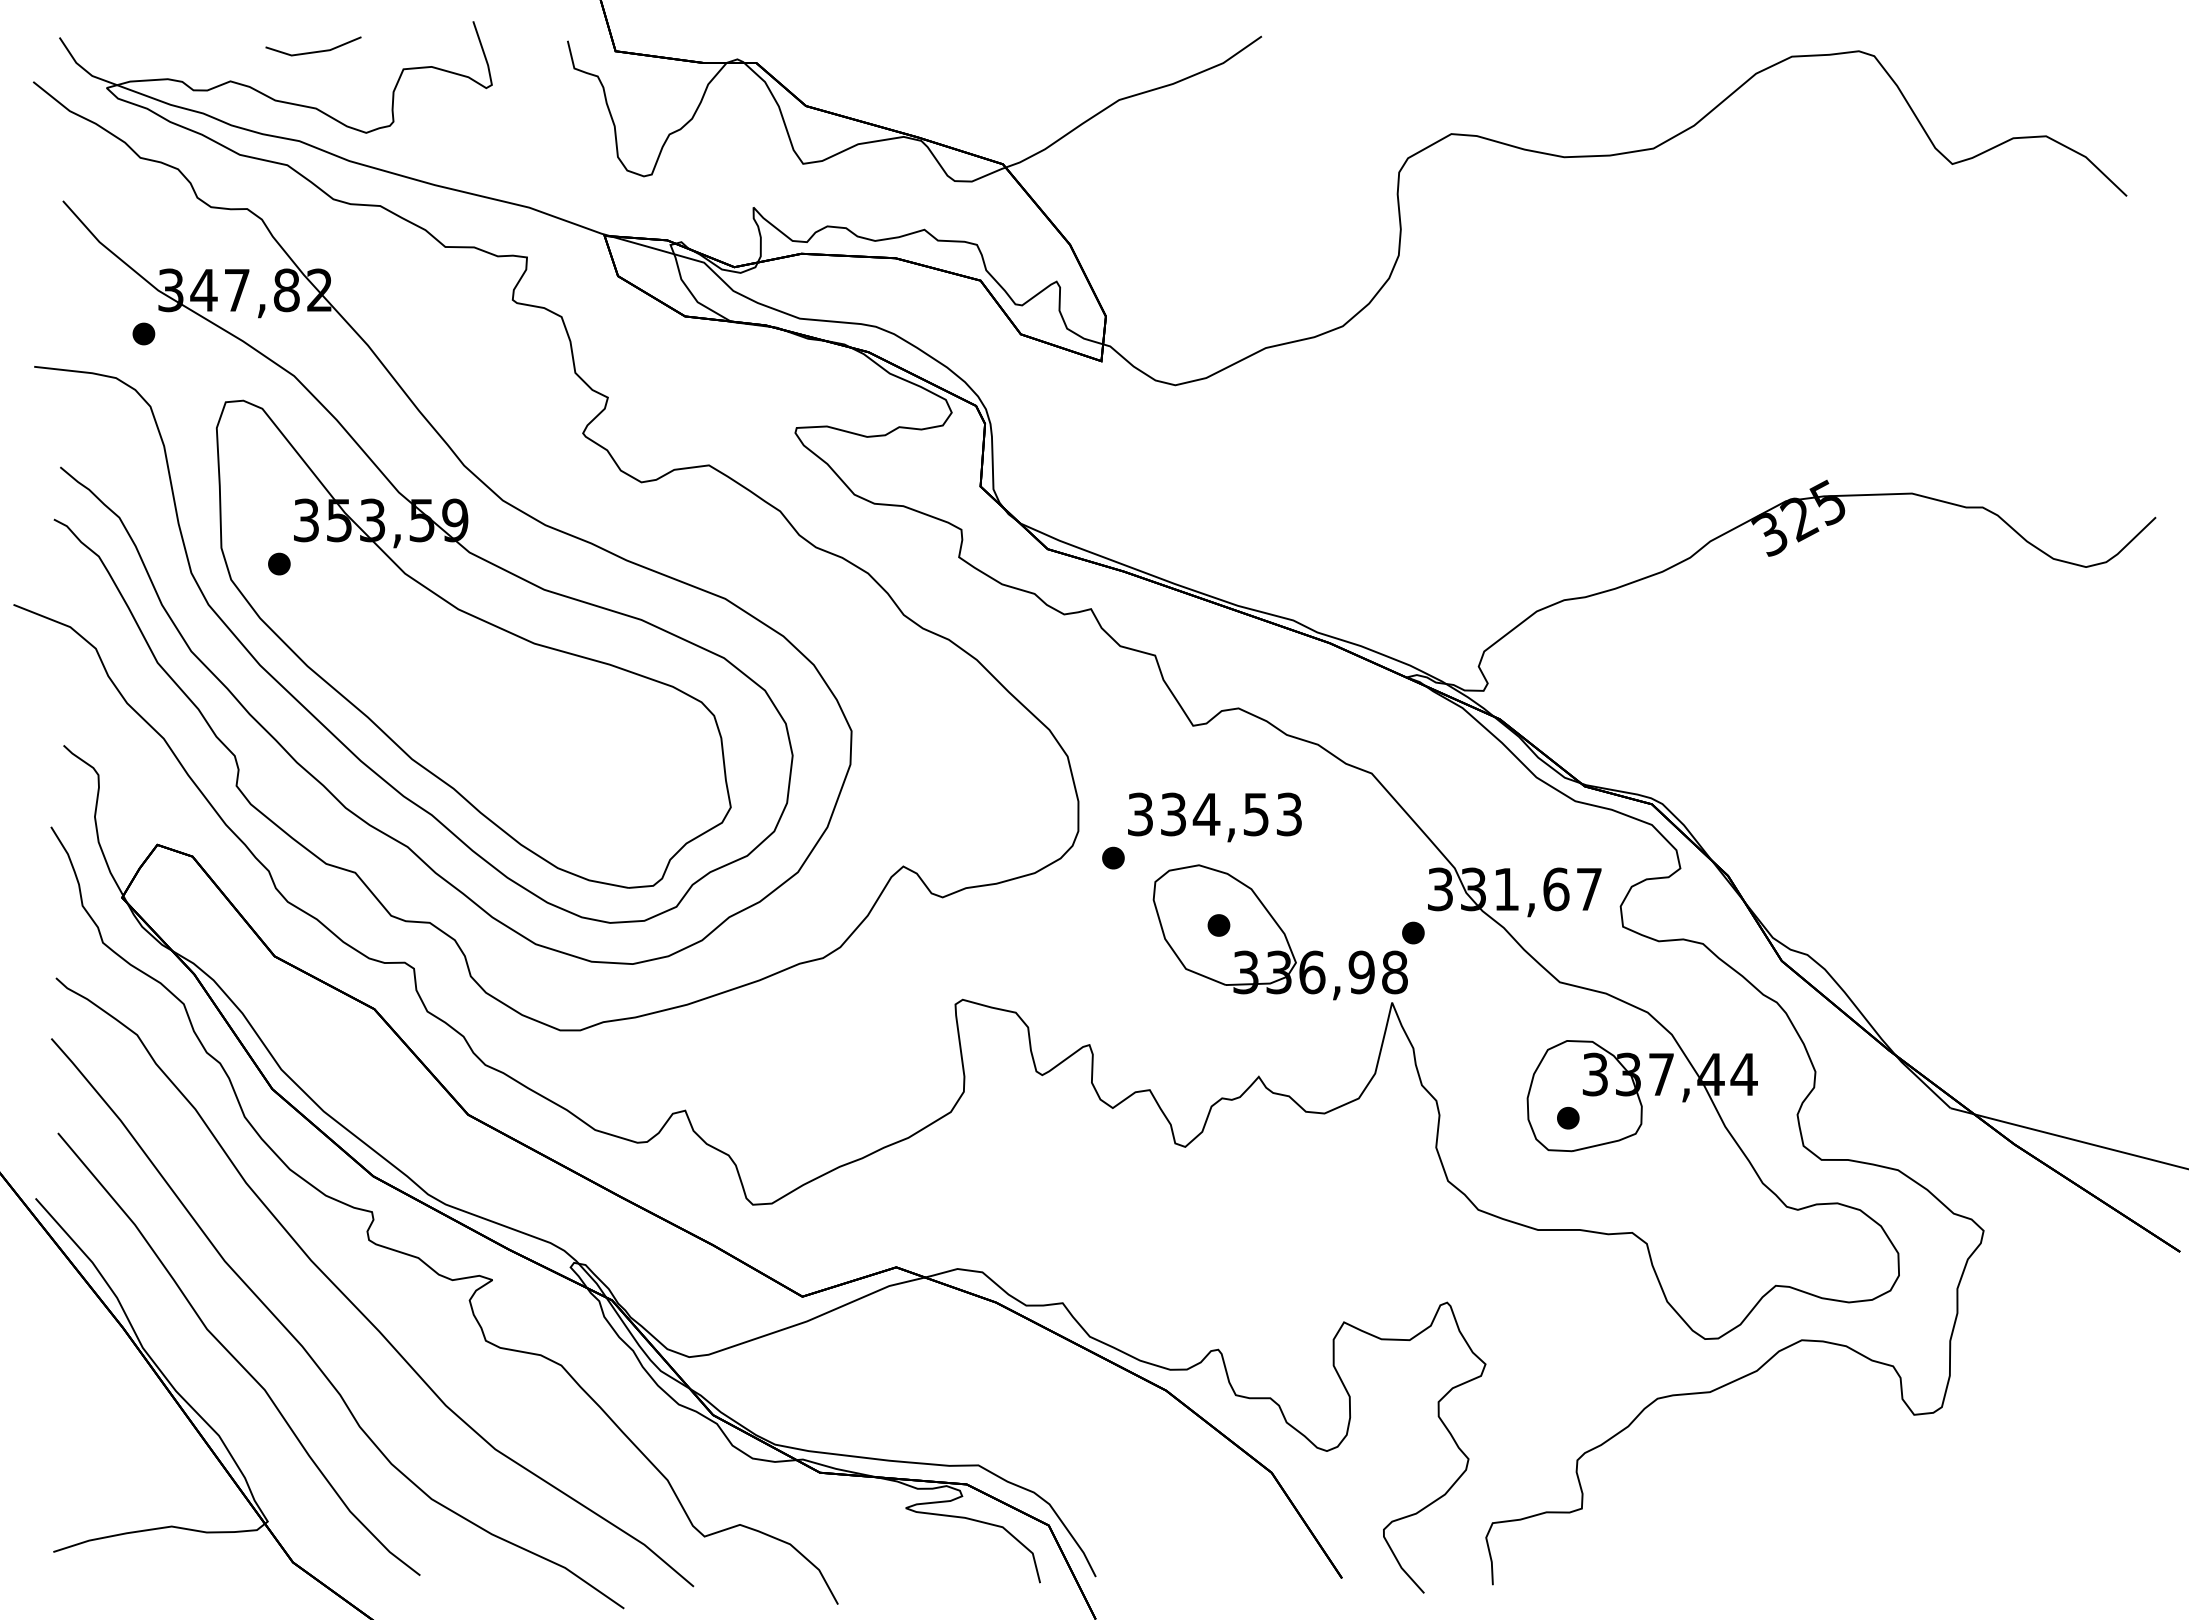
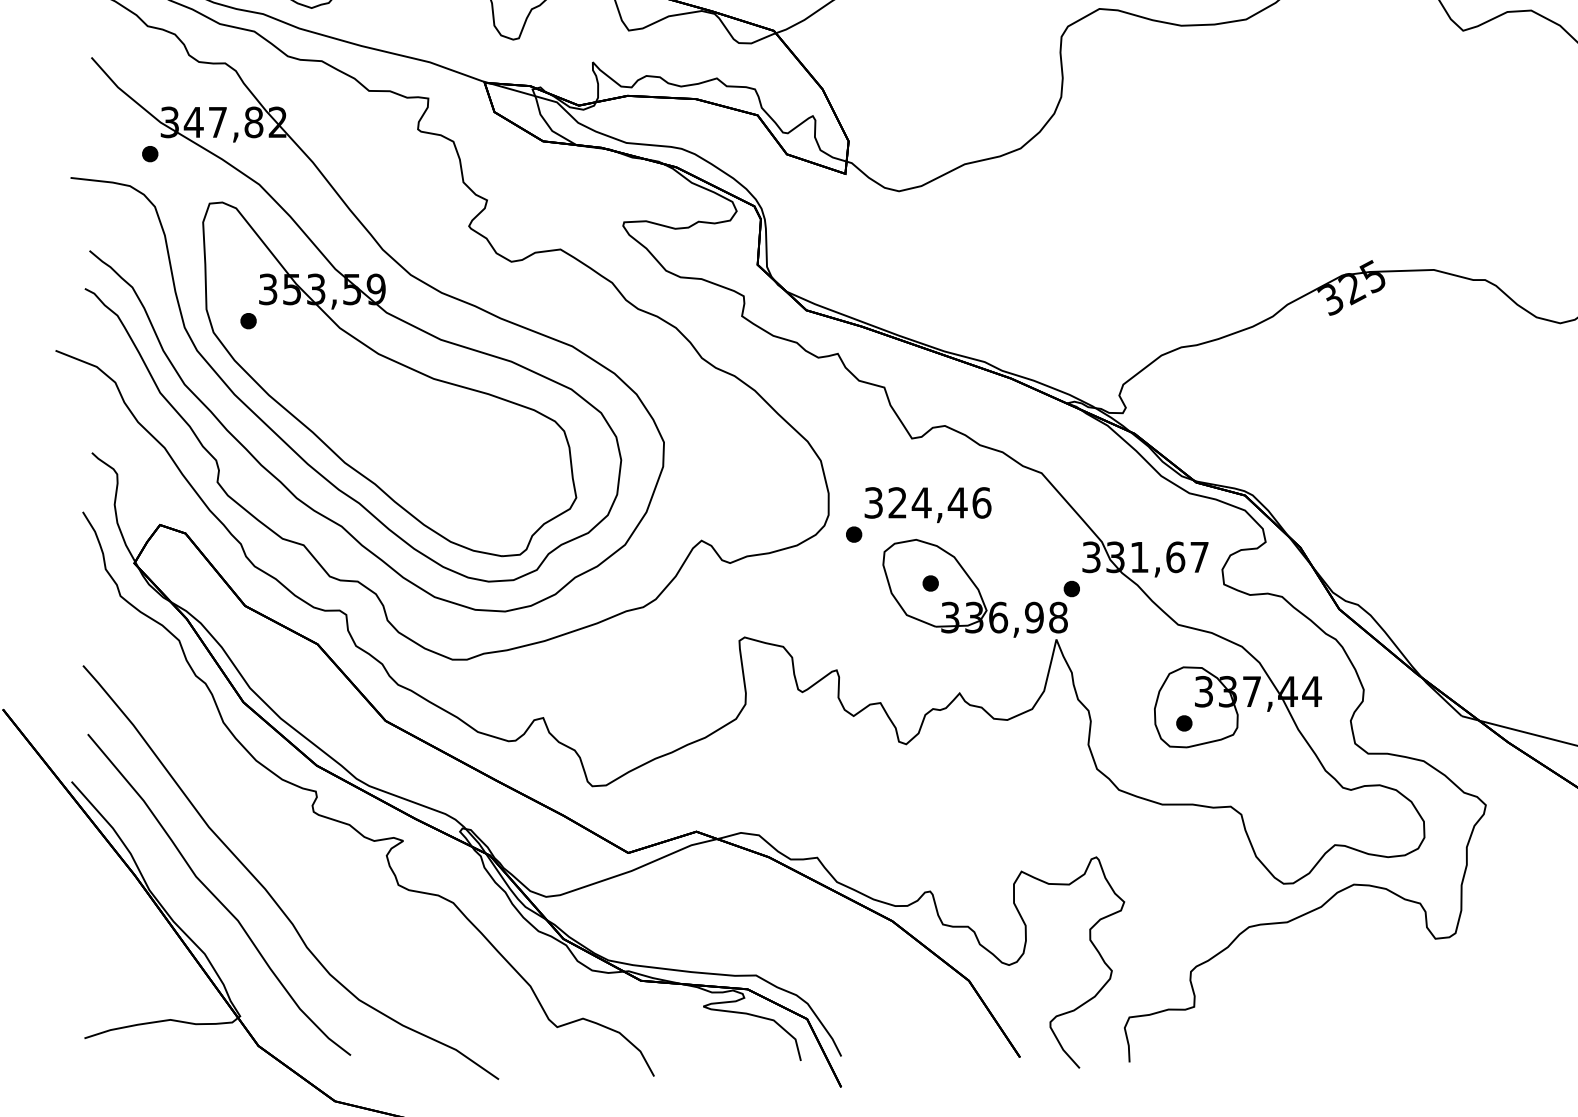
text: (1231, 814) -> (939, 502), 334,53 -> 324,46
curve: (353, 1303) -> (302, 857), removed

